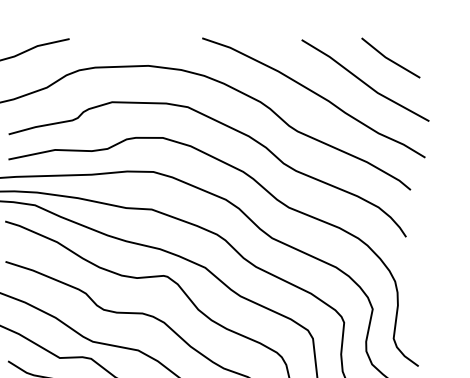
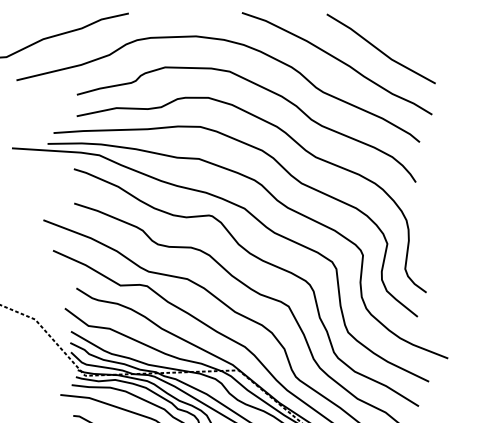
line: (389, 57) -> (401, 29), removed

